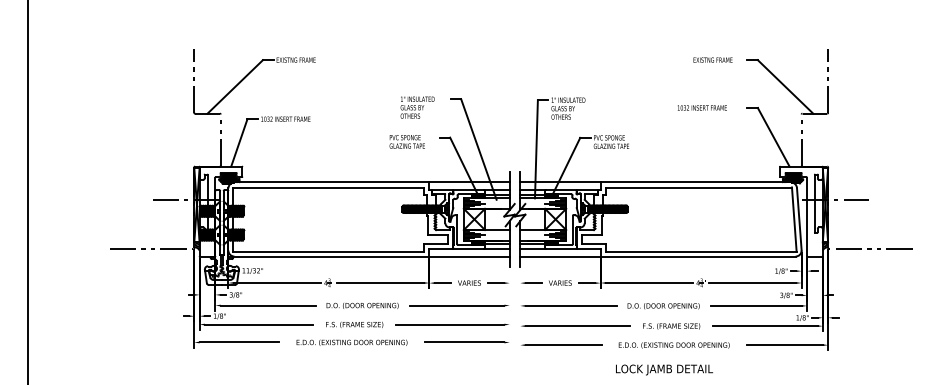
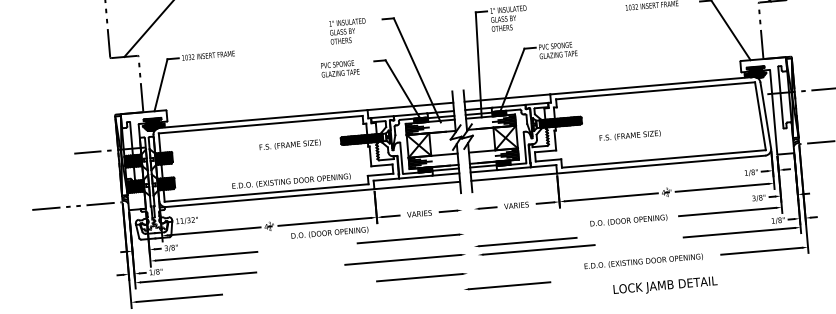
text: (362, 305) -> (329, 232), moved
line: (569, 305) -> (526, 241), moved
text: (354, 324) -> (289, 144), moved
text: (671, 326) -> (630, 136), moved
text: (351, 342) -> (290, 181), moved
line: (561, 344) -> (507, 285), moved
text: (664, 369) -> (665, 285), moved

